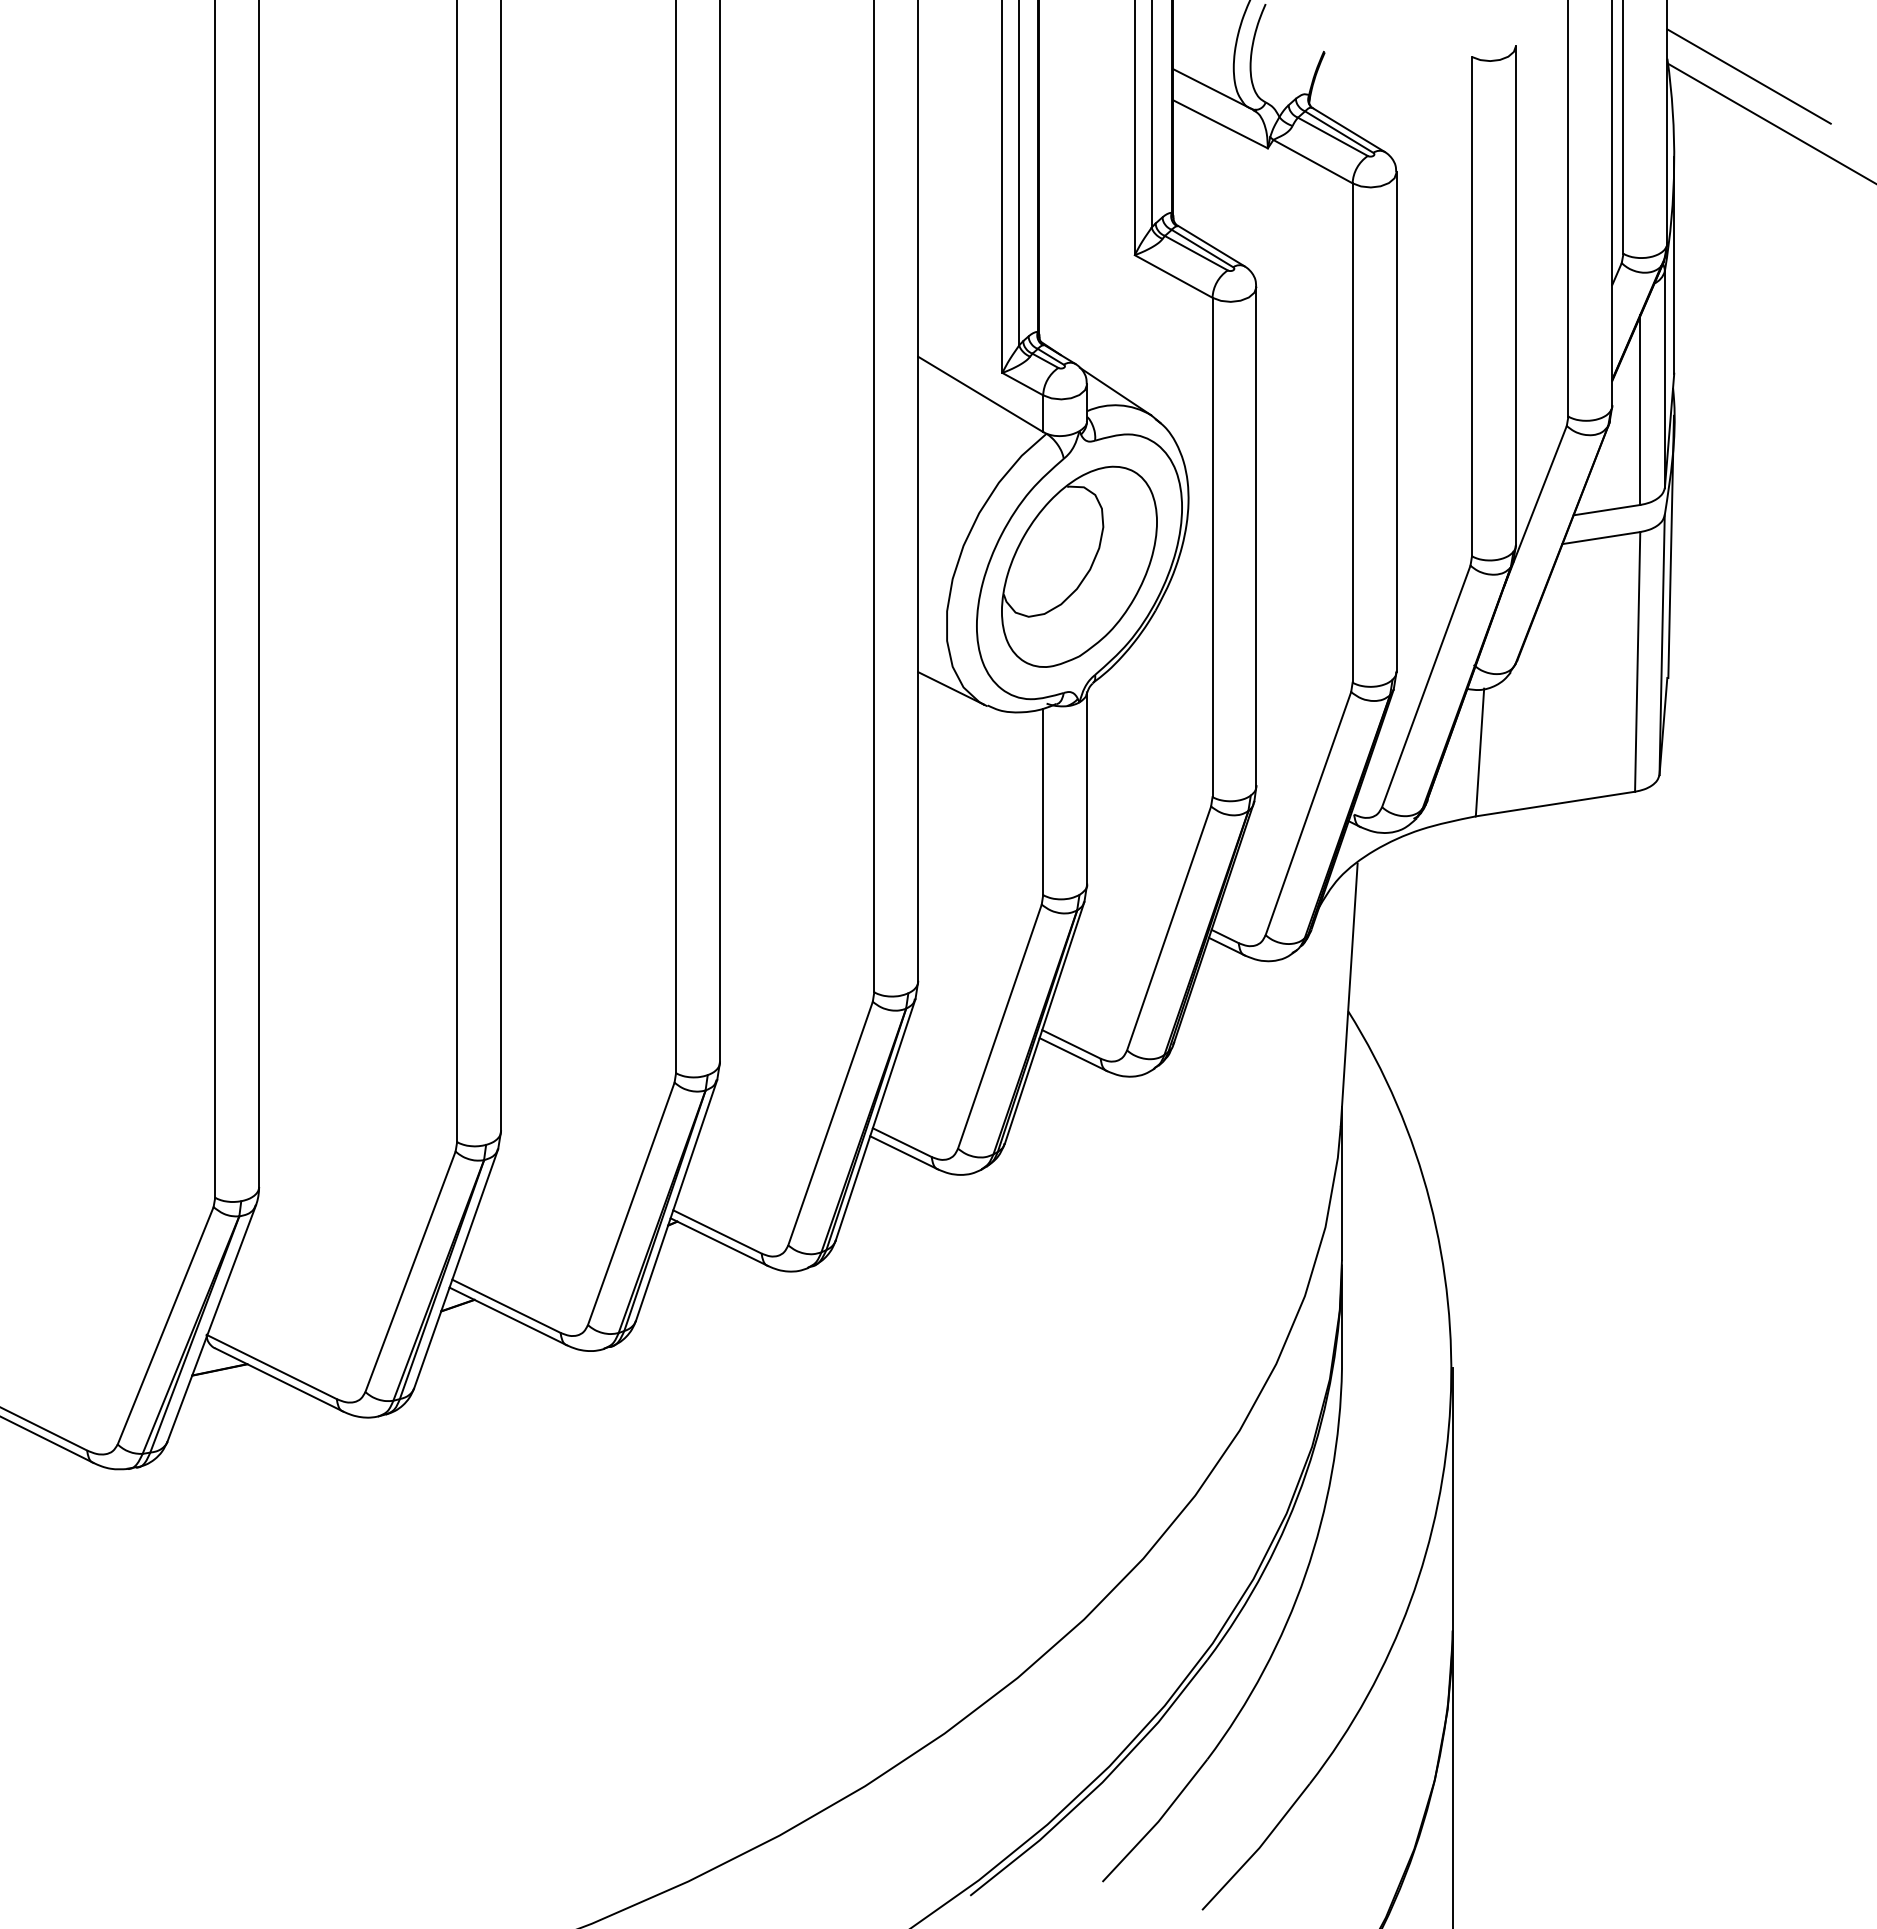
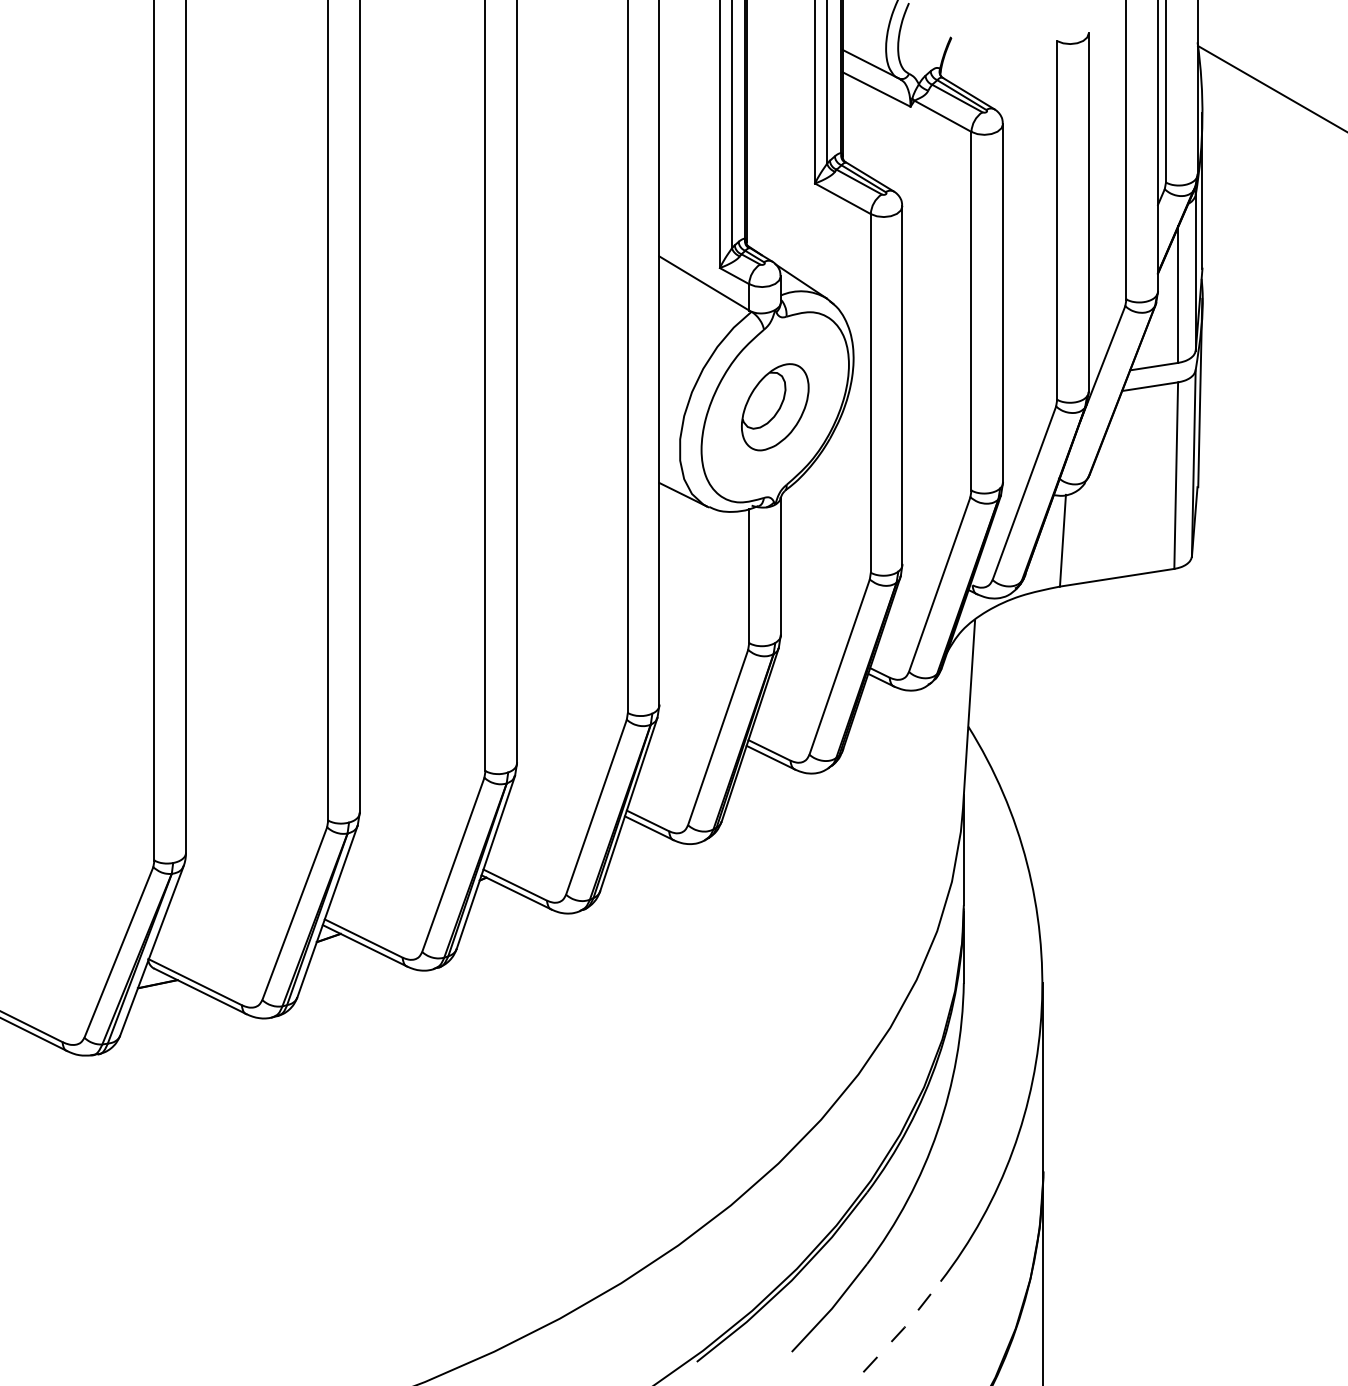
line: (1748, 76) -> (1255, 55), removed
part: (1079, 566) -> (775, 407), size x0.6
line: (1258, 1848) -> (903, 1327), solid -> dashed

